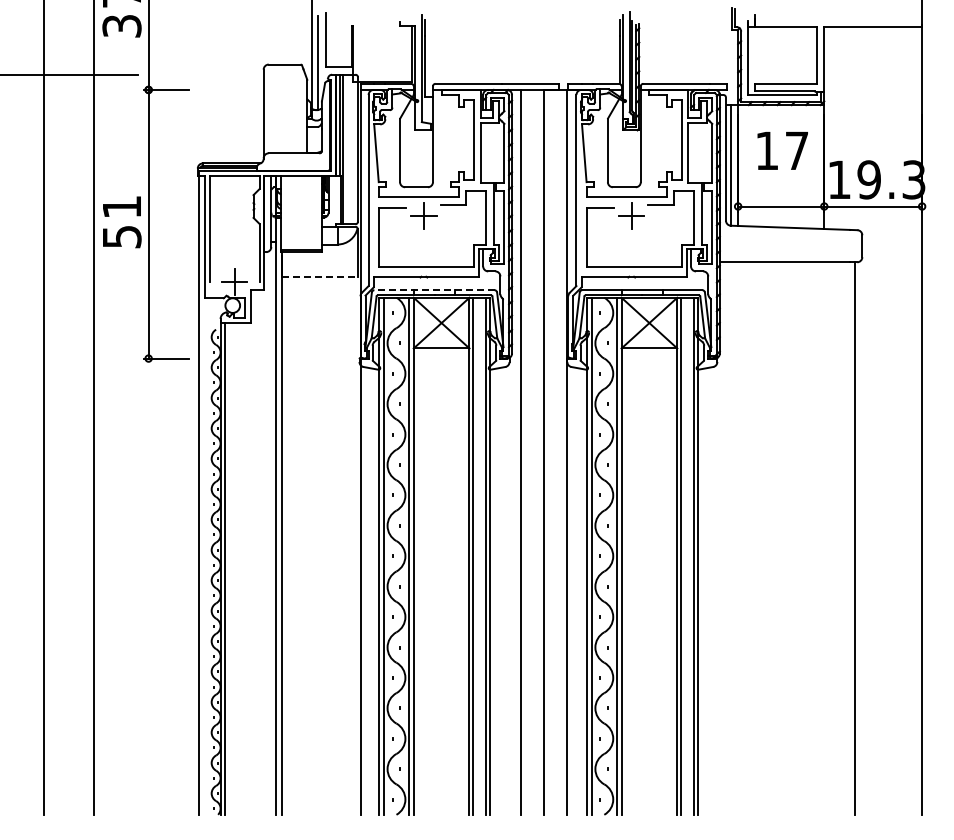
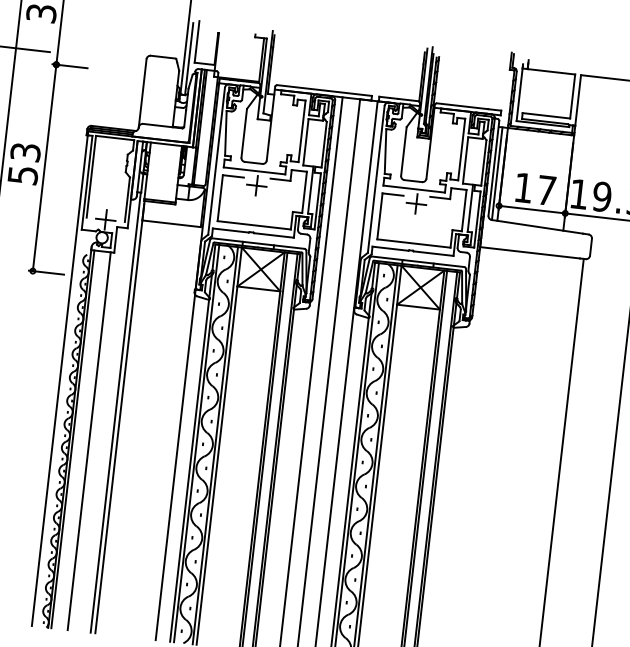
text: (782, 150) -> (535, 189), moved
text: (121, 207) -> (25, 152), 51 -> 53
line: (320, 277) -> (172, 223), dashed -> solid
line: (433, 290) -> (257, 243), dashed -> solid
line: (245, 568) -> (88, 440), added

